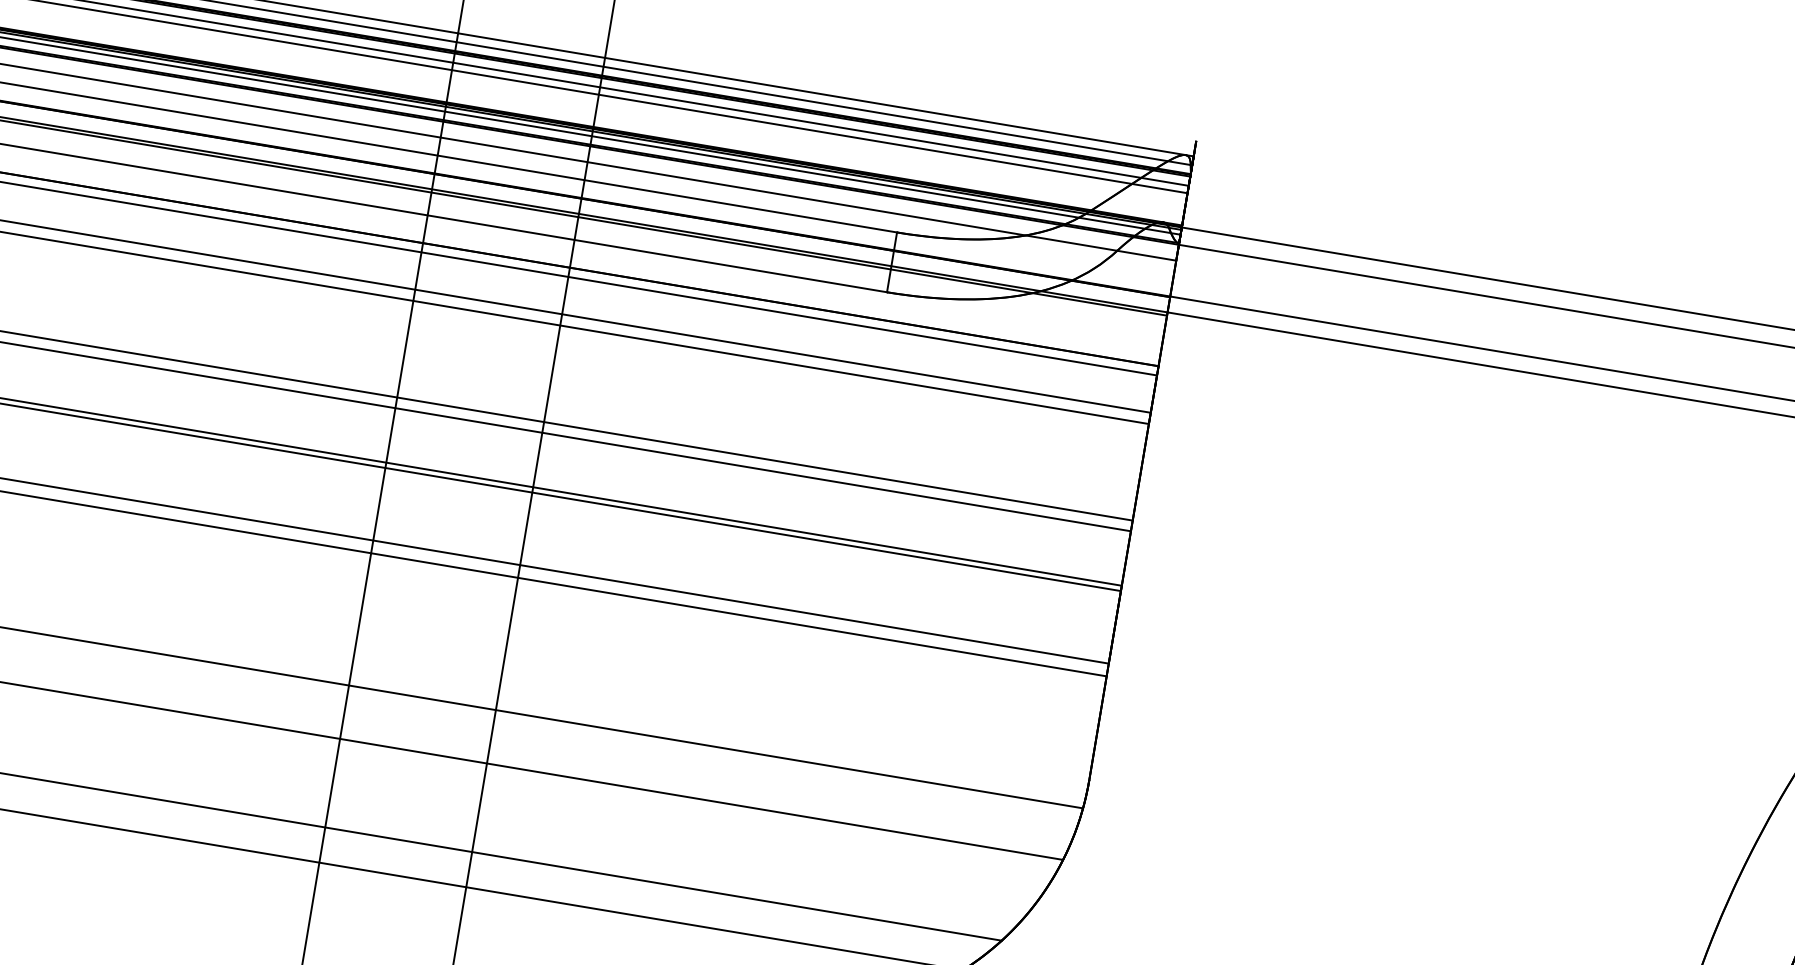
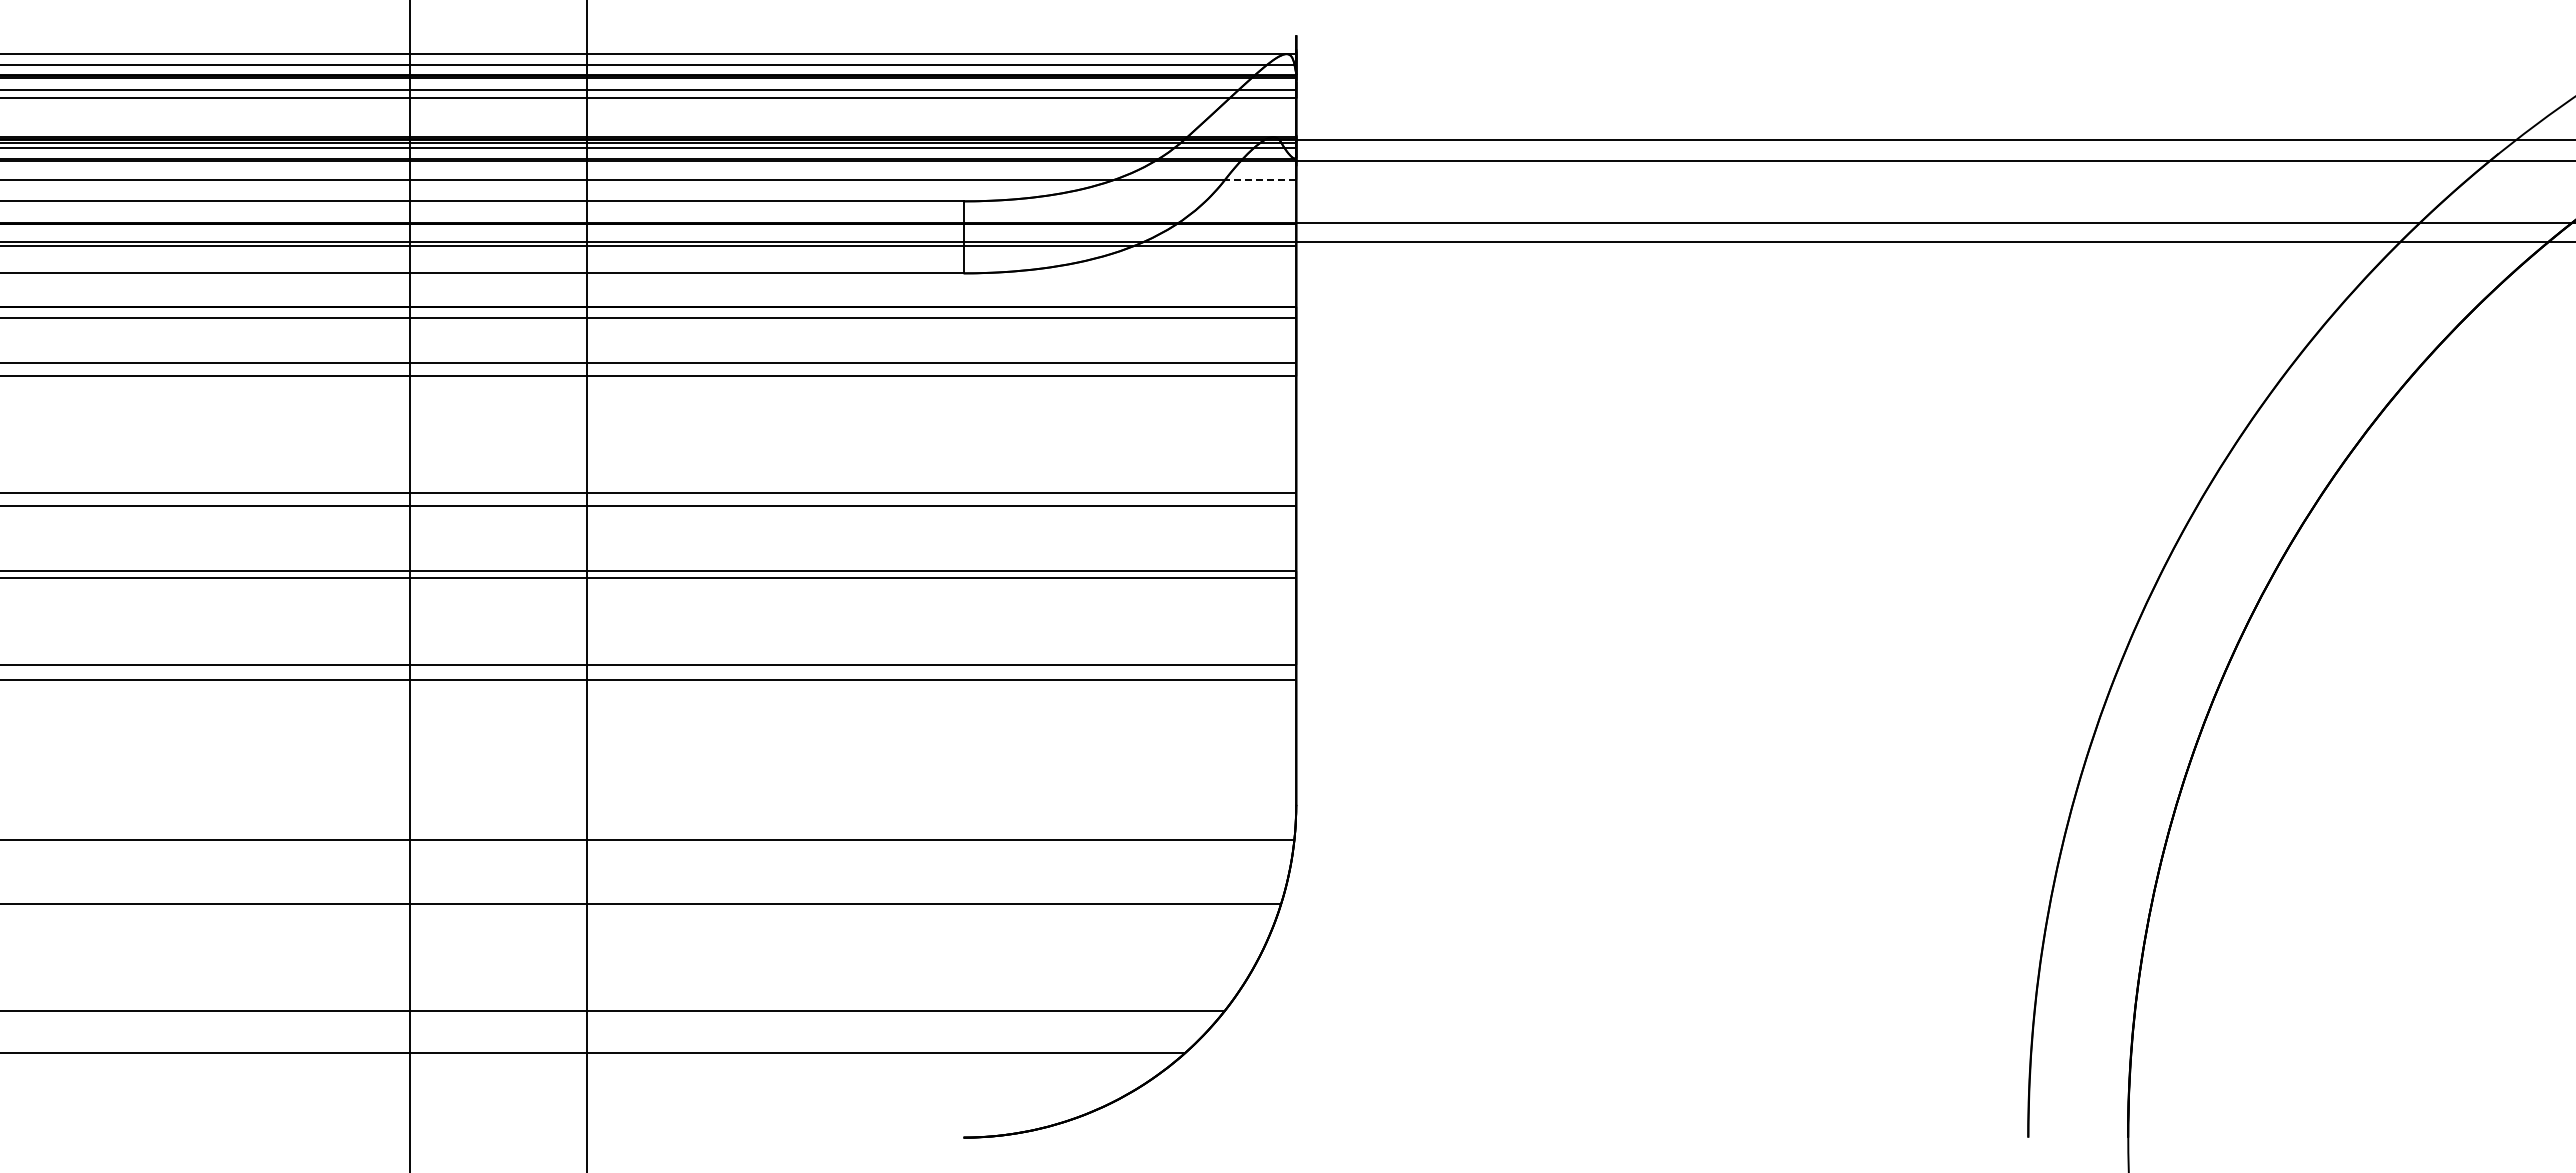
line: (1146, 255) -> (1260, 179), solid -> dashed

